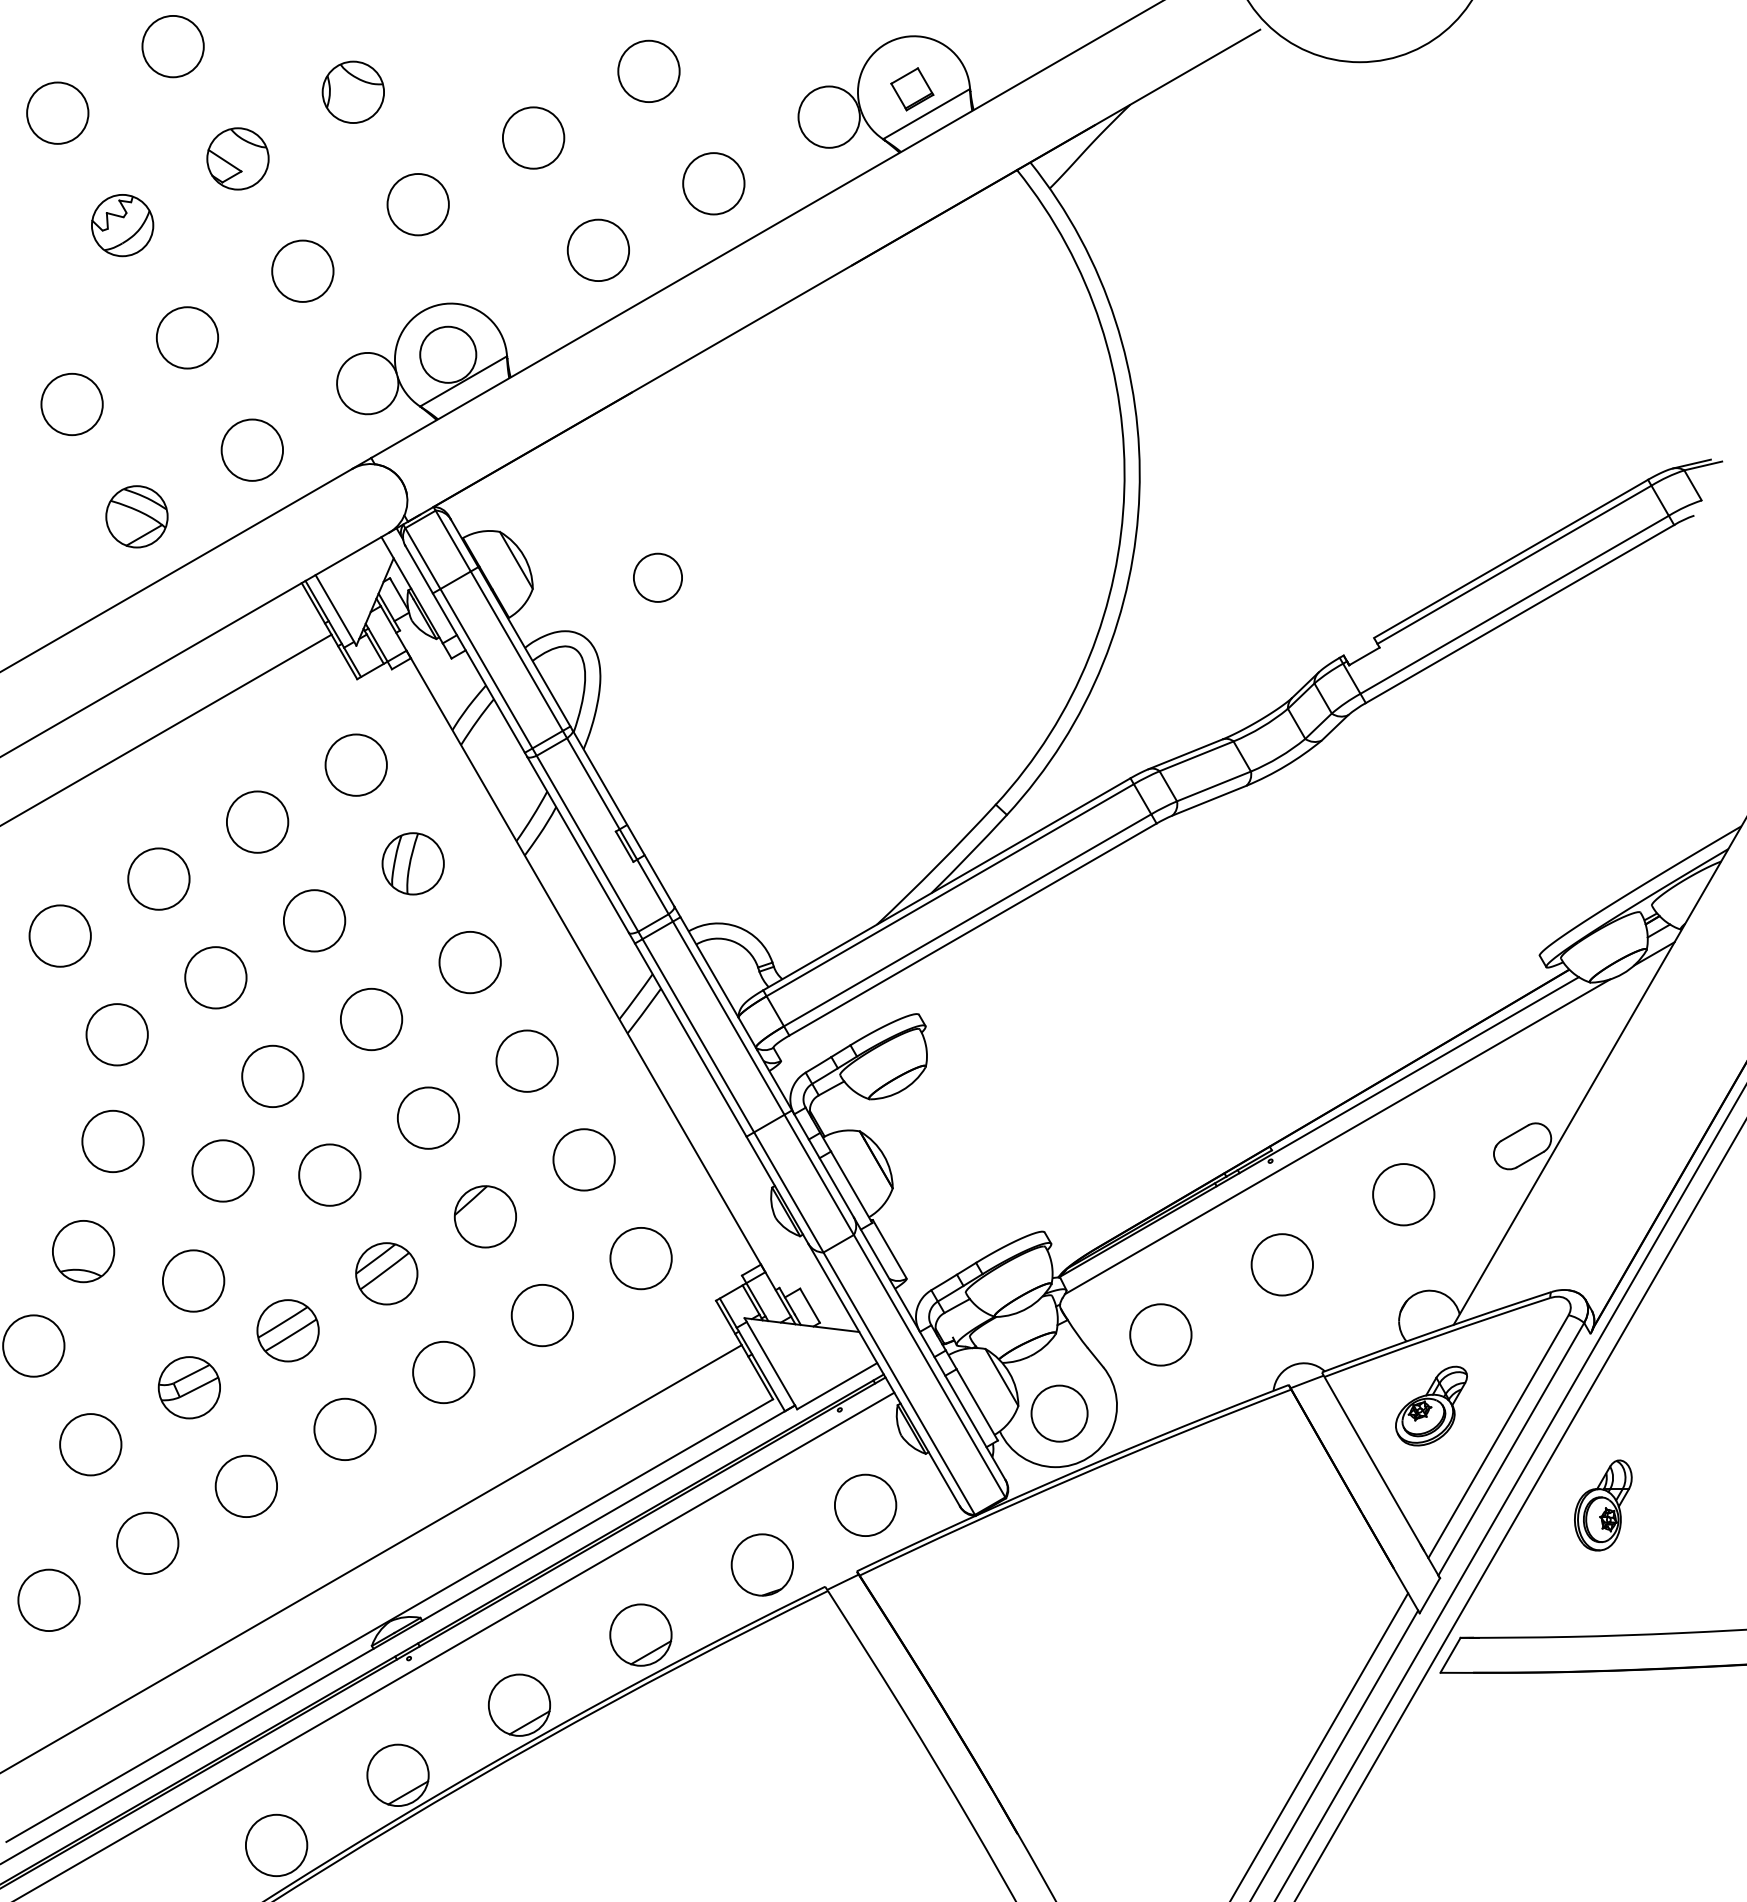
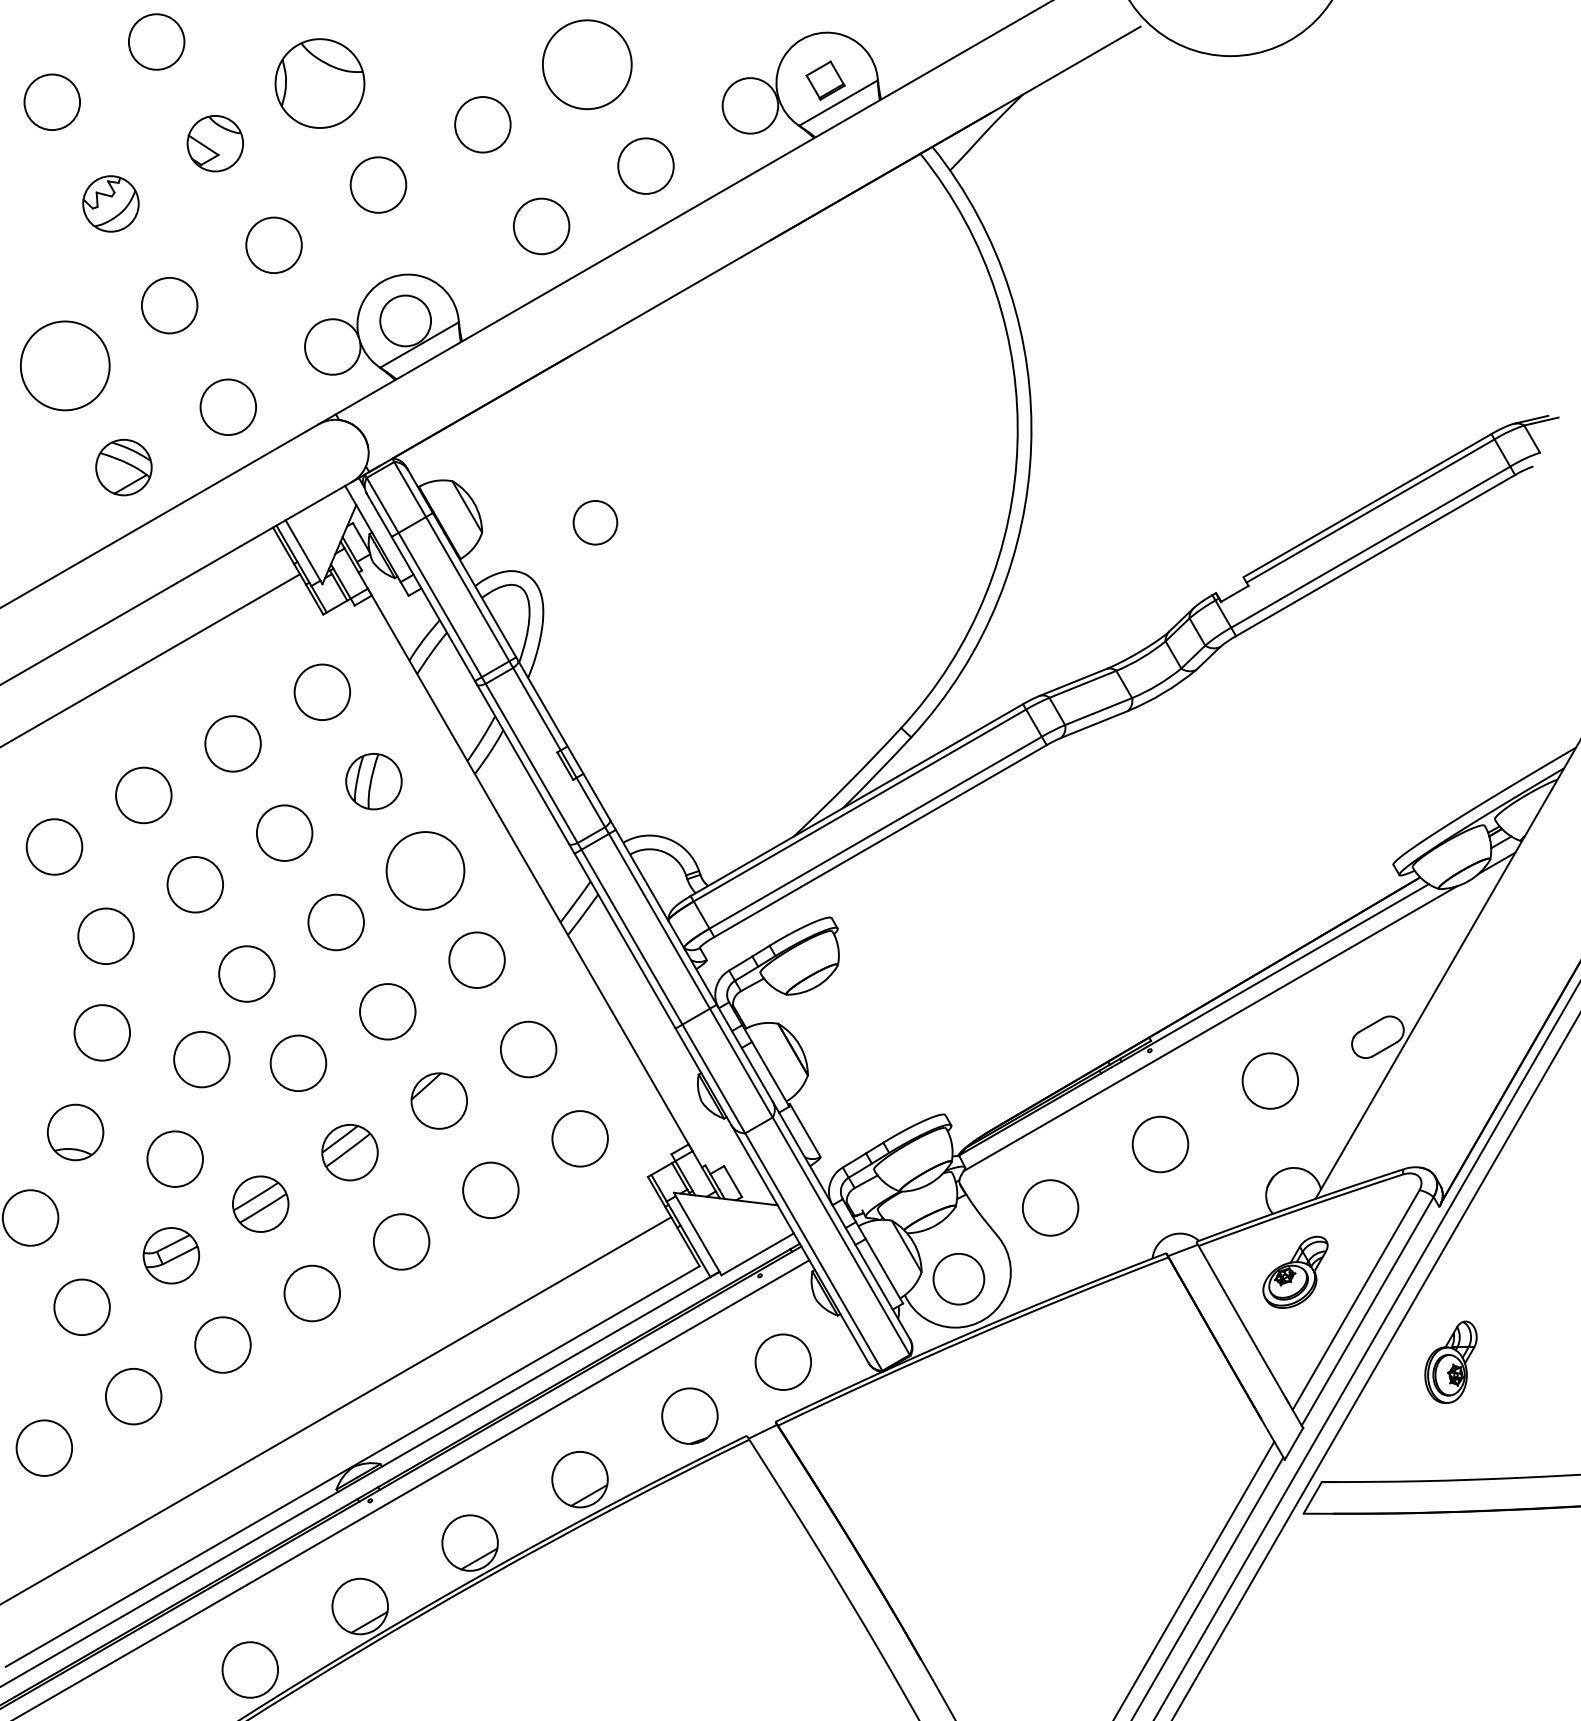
circle: (648, 70) -> (586, 63), size x1.6
part: (352, 91) -> (318, 82), size x1.6
circle: (71, 404) -> (64, 365), size x1.6
circle: (469, 962) -> (424, 870), size x1.4

